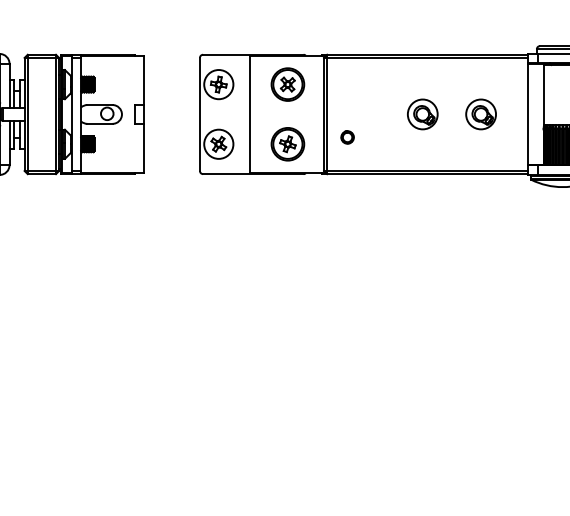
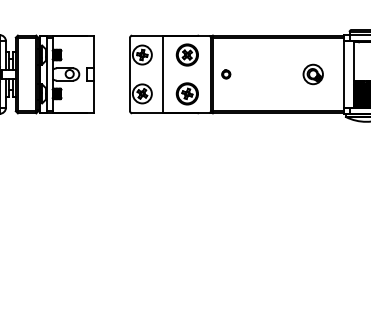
part: (421, 114) -> (274, 74), removed
part: (347, 137) -> (226, 74), moved

